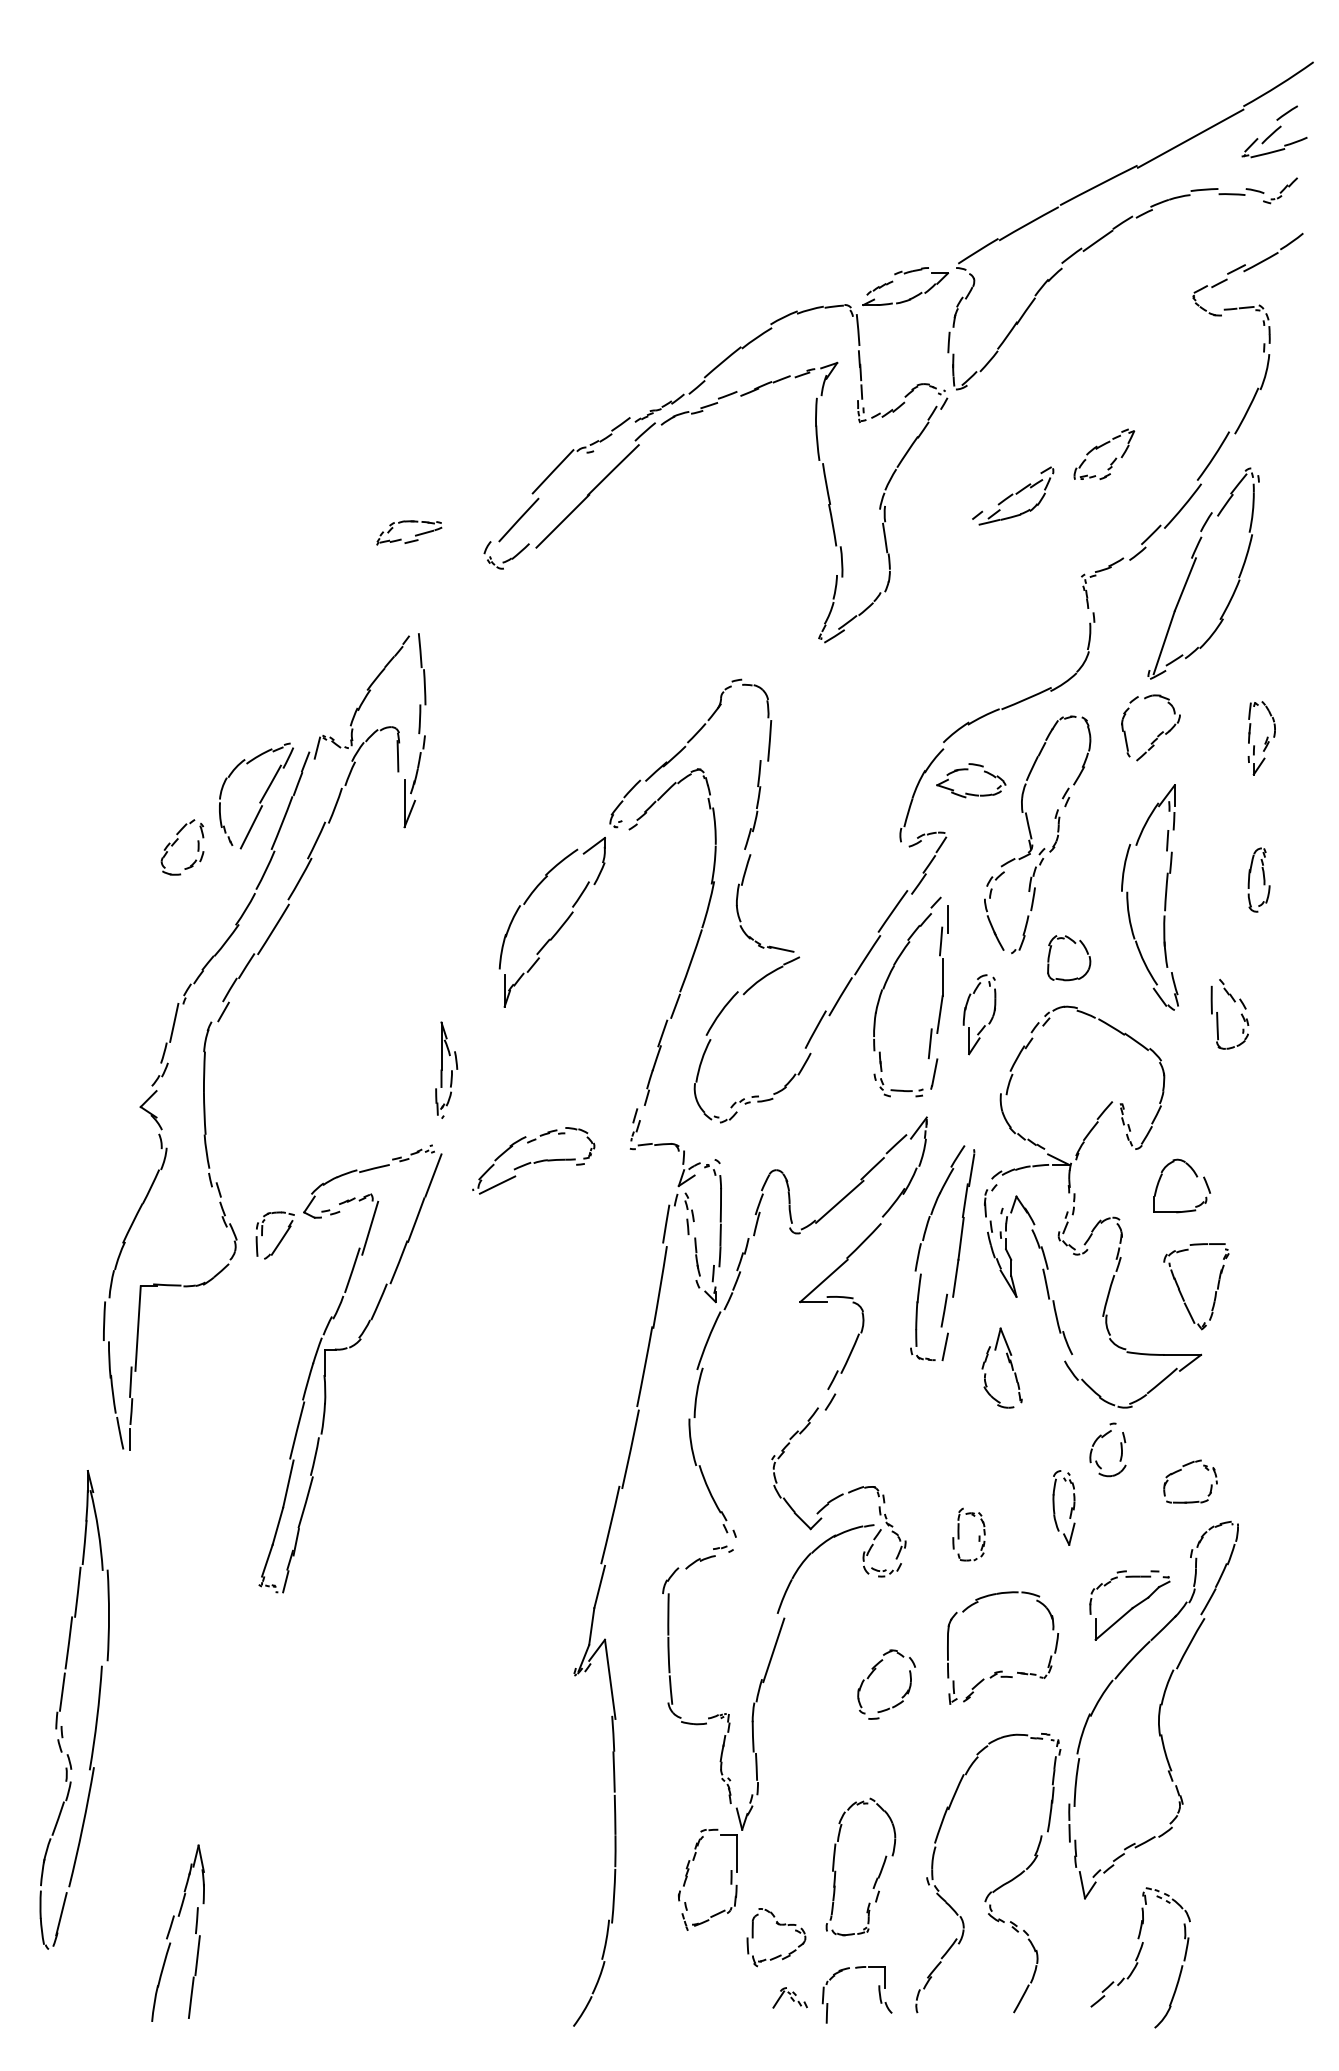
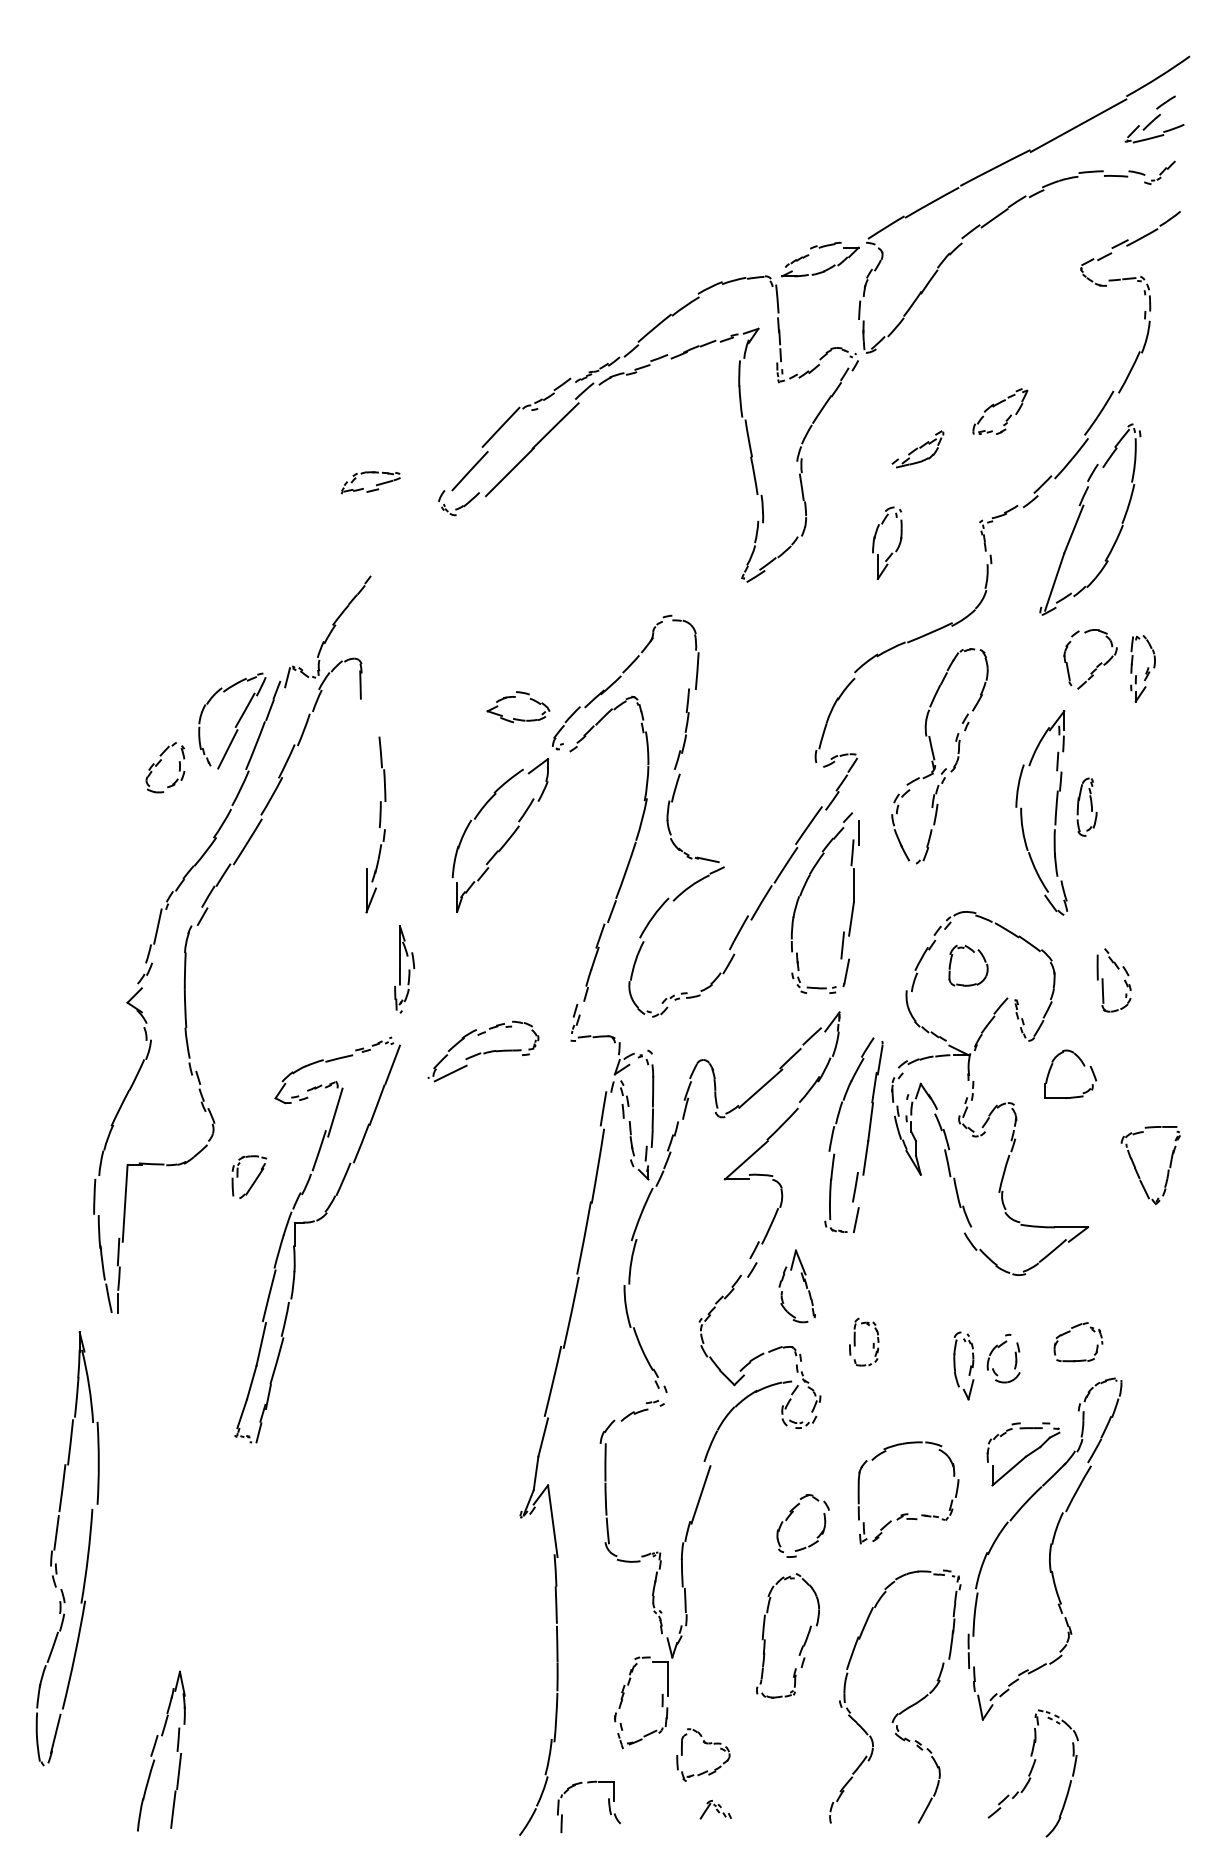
part: (1013, 495) -> (918, 448), size x0.7
part: (414, 730) -> (375, 824), moved
part: (1158, 734) -> (1097, 665), moved
part: (968, 770) -> (515, 697), moved
part: (1258, 879) -> (1086, 806), moved
part: (1074, 943) -> (973, 952), moved
part: (1218, 1014) -> (1103, 980), moved
part: (990, 1019) -> (897, 547), moved
part: (280, 1239) -> (254, 1180), moved
part: (1182, 1294) -> (1138, 1172), moved
part: (1008, 1362) -> (803, 1281), moved
part: (1102, 1438) -> (998, 1348), moved
part: (959, 1534) -> (855, 1341), moved
part: (876, 1877) -> (802, 1645), moved
part: (878, 1992) -> (608, 1804), moved

